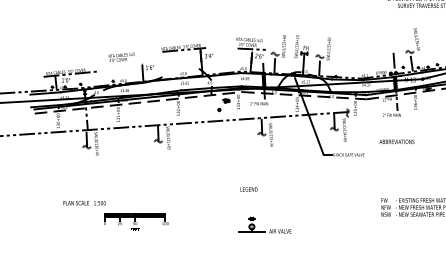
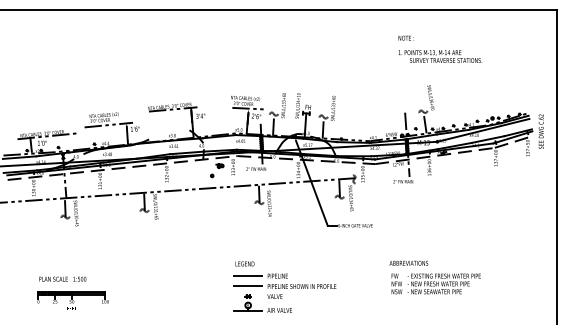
line: (125, 63) -> (108, 124), added
text: (396, 141) -> (408, 262), moved
part: (284, 208) -> (284, 285), added
part: (135, 222) -> (72, 300), moved

